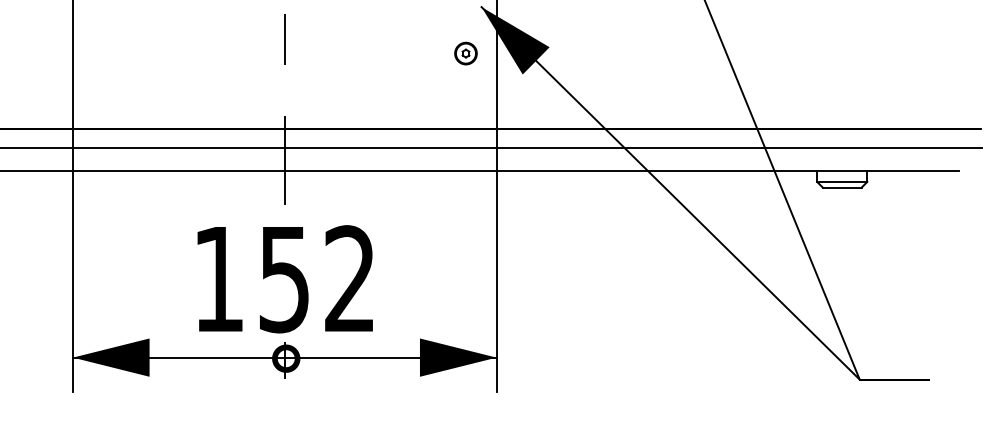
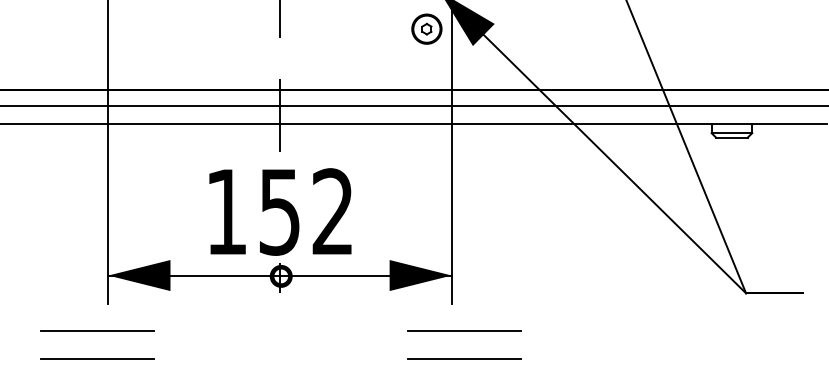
part: (465, 52) -> (426, 28), size x1.67

